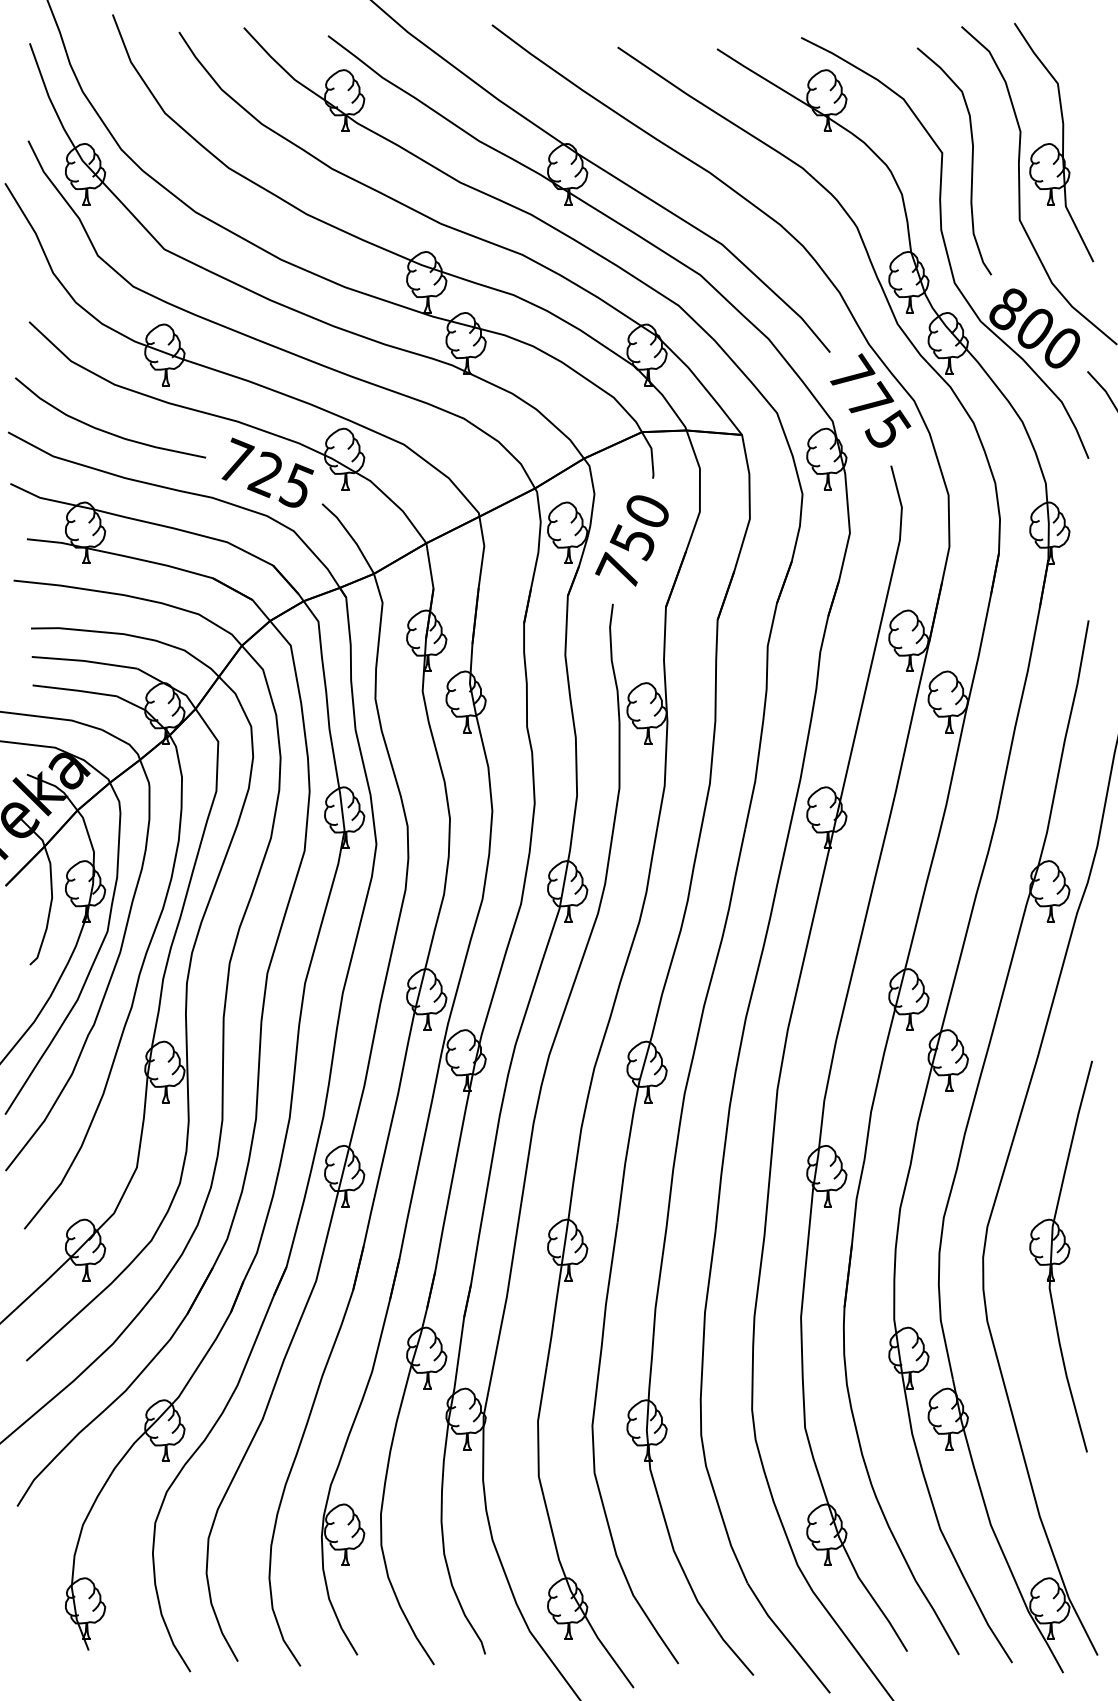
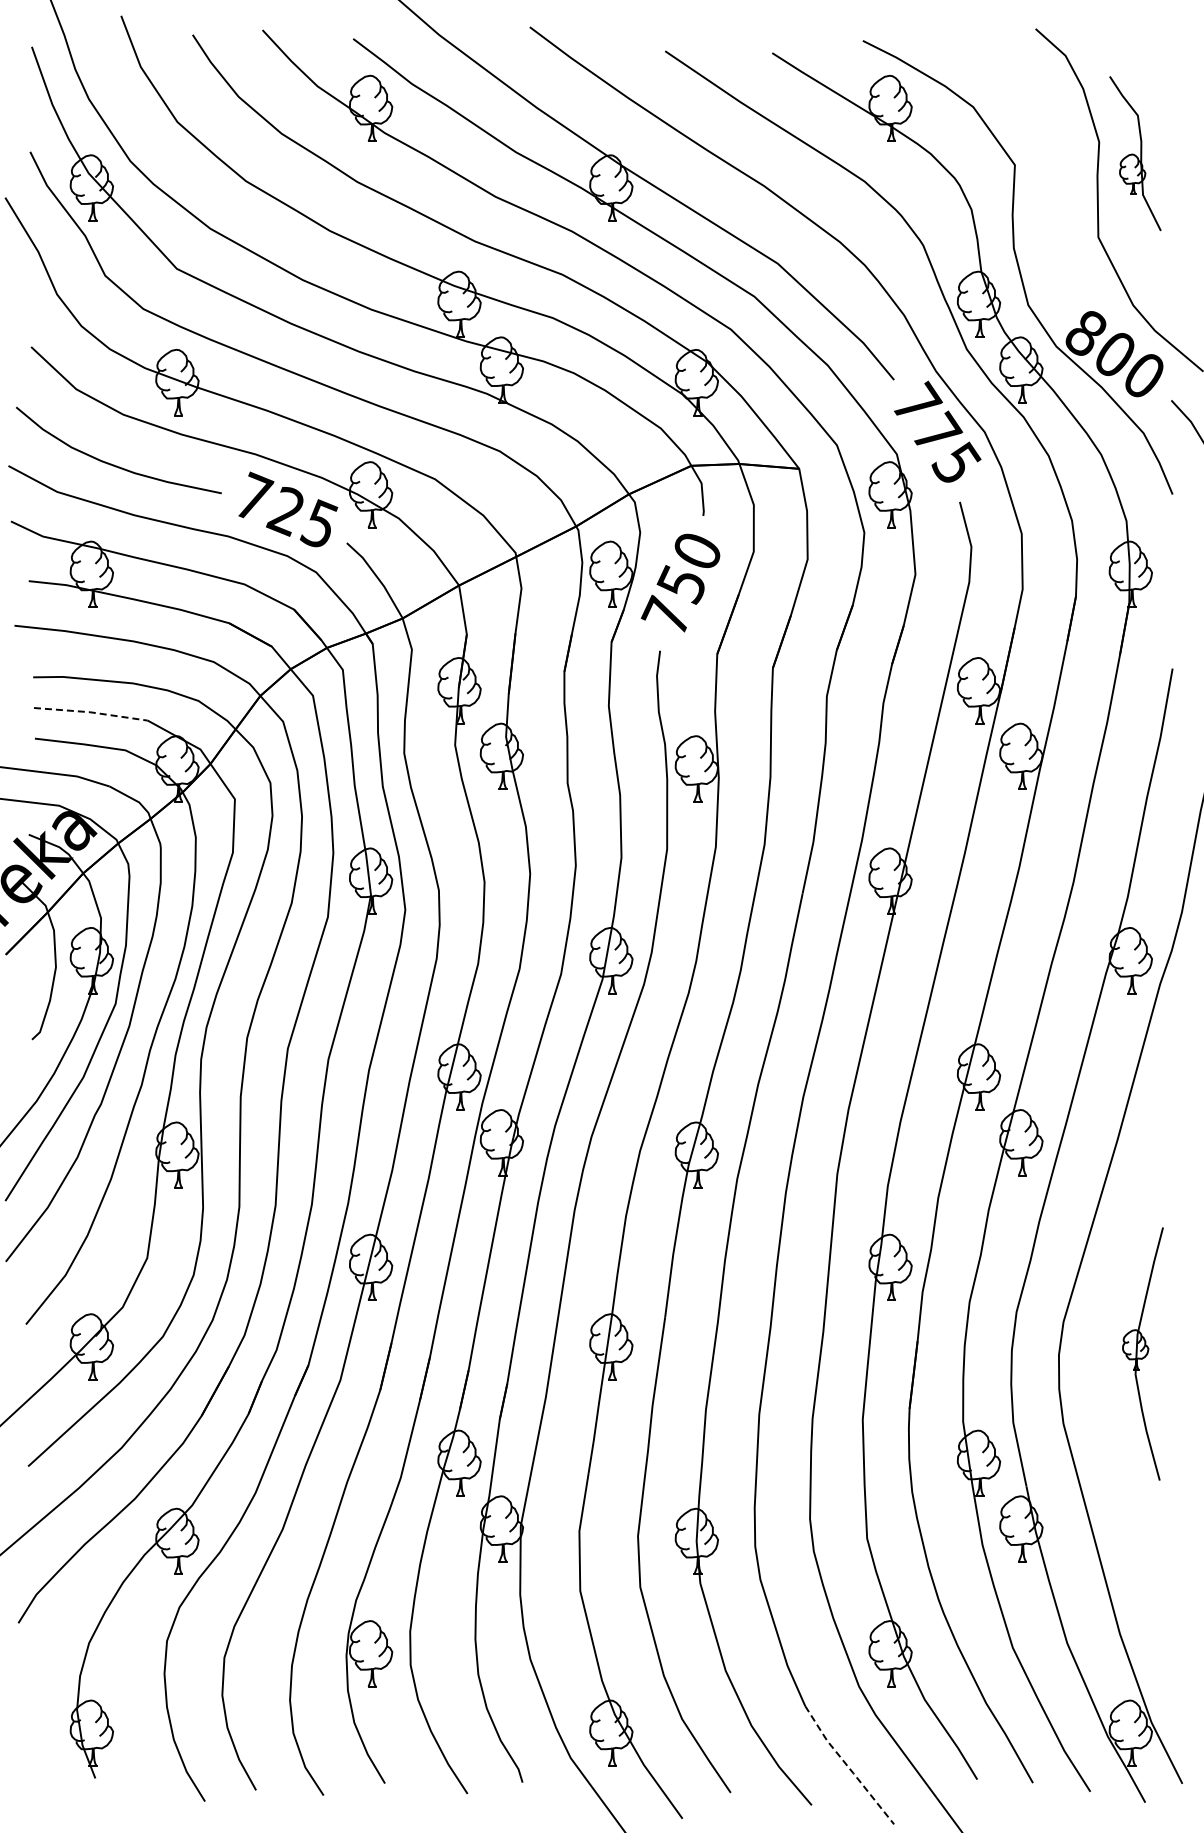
part: (1054, 142) -> (1135, 153), size x0.6
curve: (971, 160) -> (1046, 173), removed
line: (85, 661) -> (91, 712), solid -> dashed
part: (1060, 1256) -> (1142, 1353), size x0.6
line: (786, 1639) -> (847, 1766), solid -> dashed

